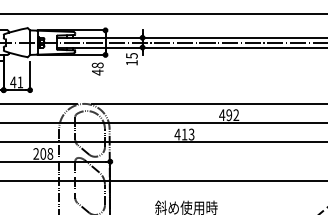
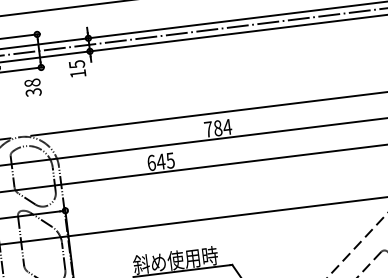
text: (97, 72) -> (33, 92), 48 -> 38
text: (229, 115) -> (218, 128), 492 -> 784
text: (184, 134) -> (160, 161), 413 -> 645

